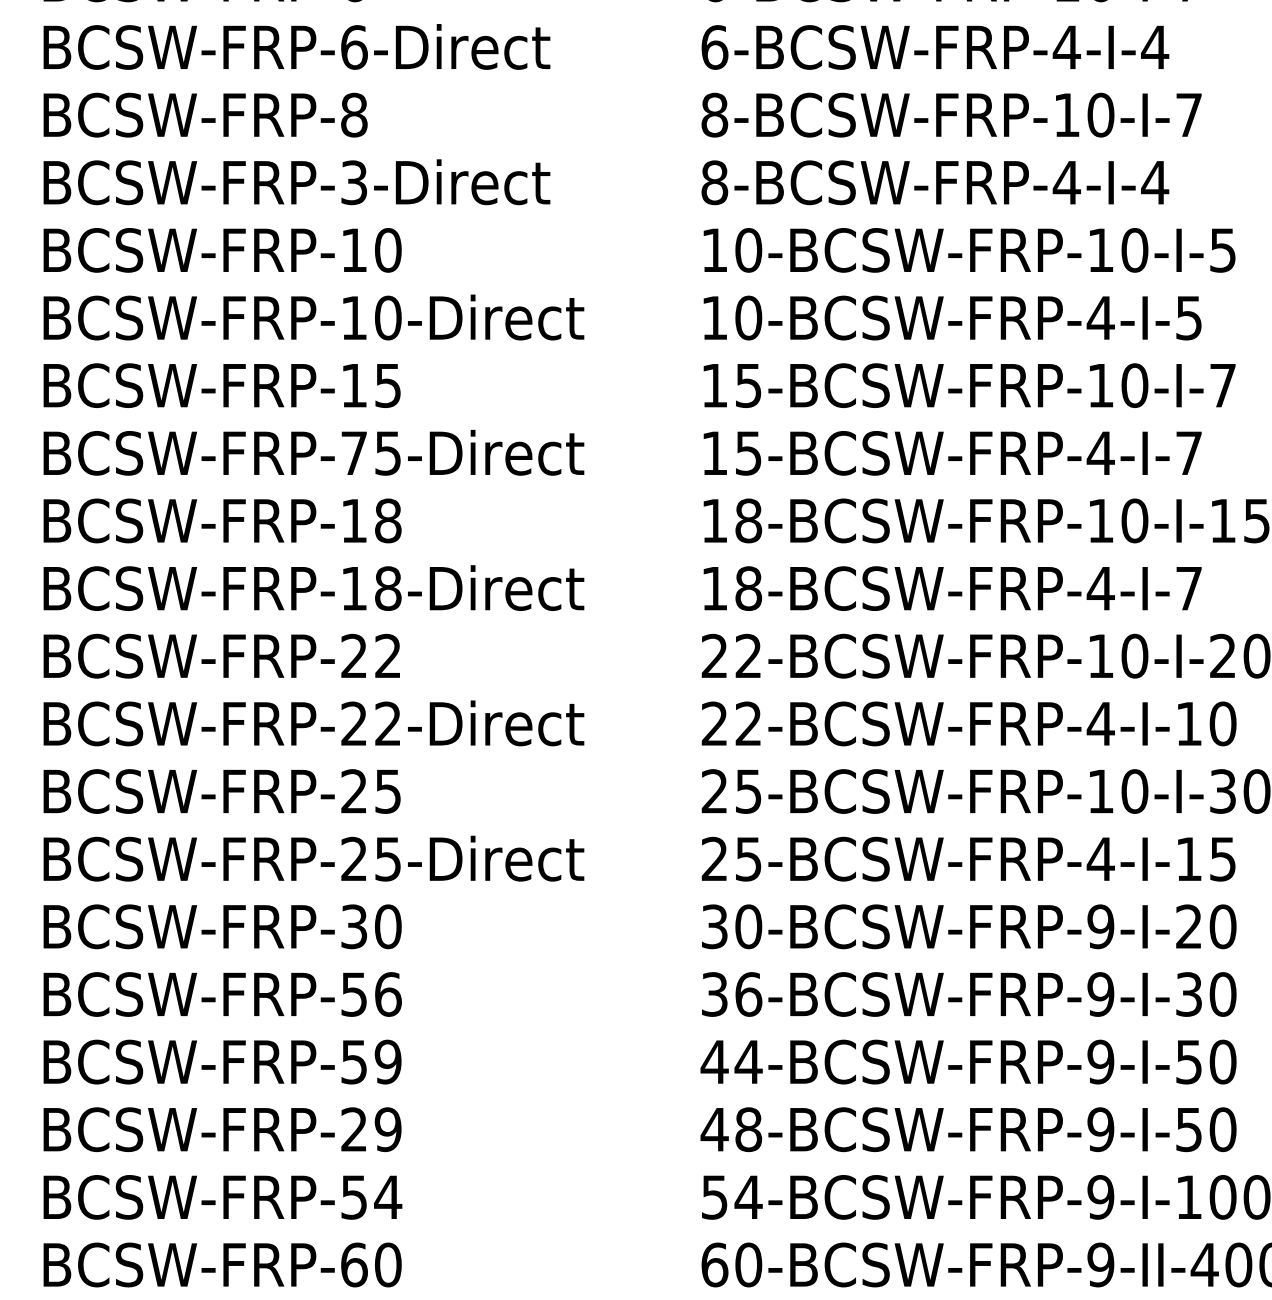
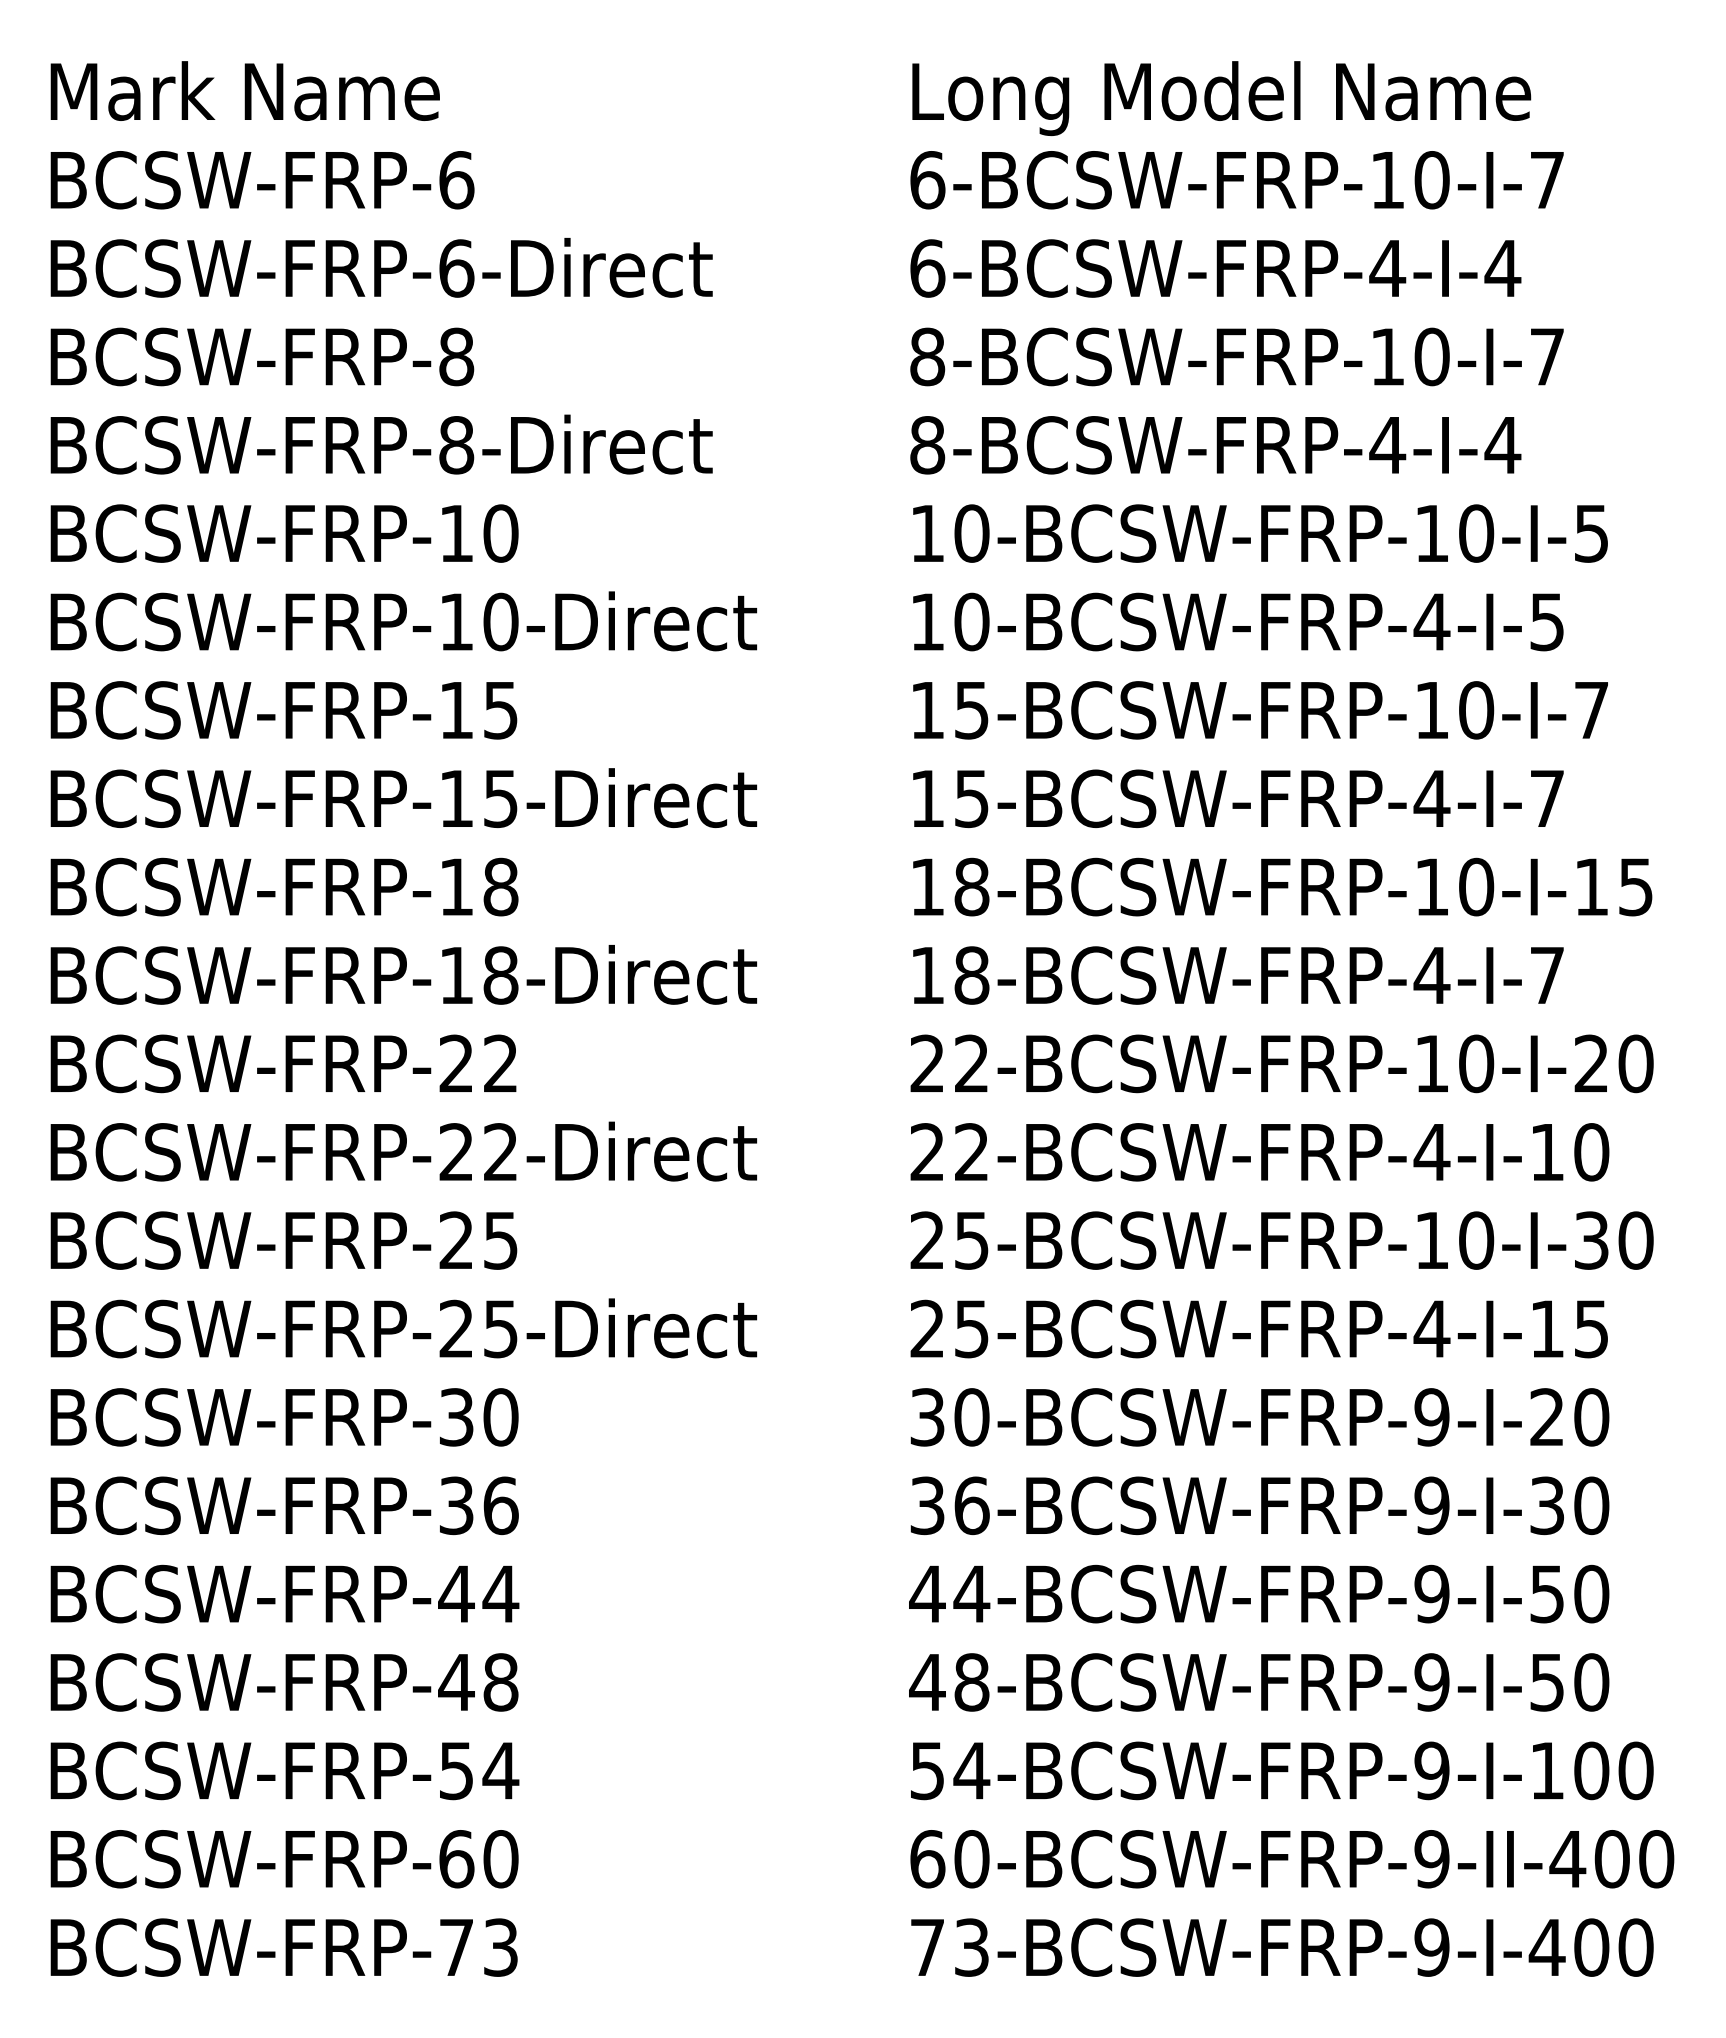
text: (354, 182) -> (456, 445), BCSW-FRP-3-Direct -> BCSW-FRP-8-Direct
text: (354, 453) -> (456, 798), BCSW-FRP-75-Direct -> BCSW-FRP-15-Direct
text: (354, 994) -> (456, 1505), BCSW-FRP-56 -> BCSW-FRP-36
text: (371, 1061) -> (478, 1593), BCSW-FRP-59 -> BCSW-FRP-44
text: (371, 1129) -> (478, 1682), BCSW-FRP-29 -> BCSW-FRP-48

